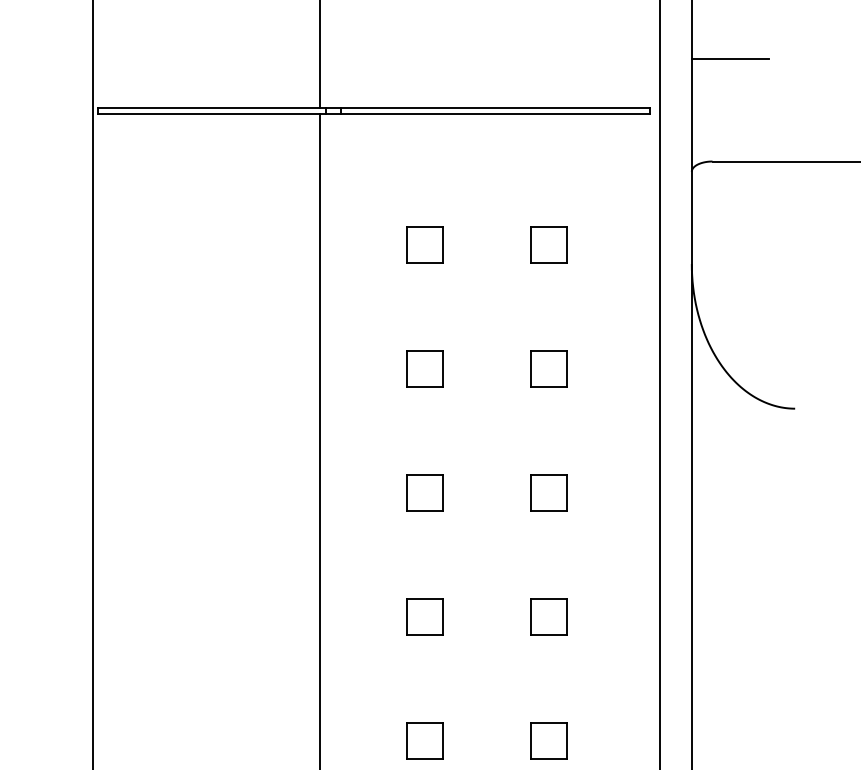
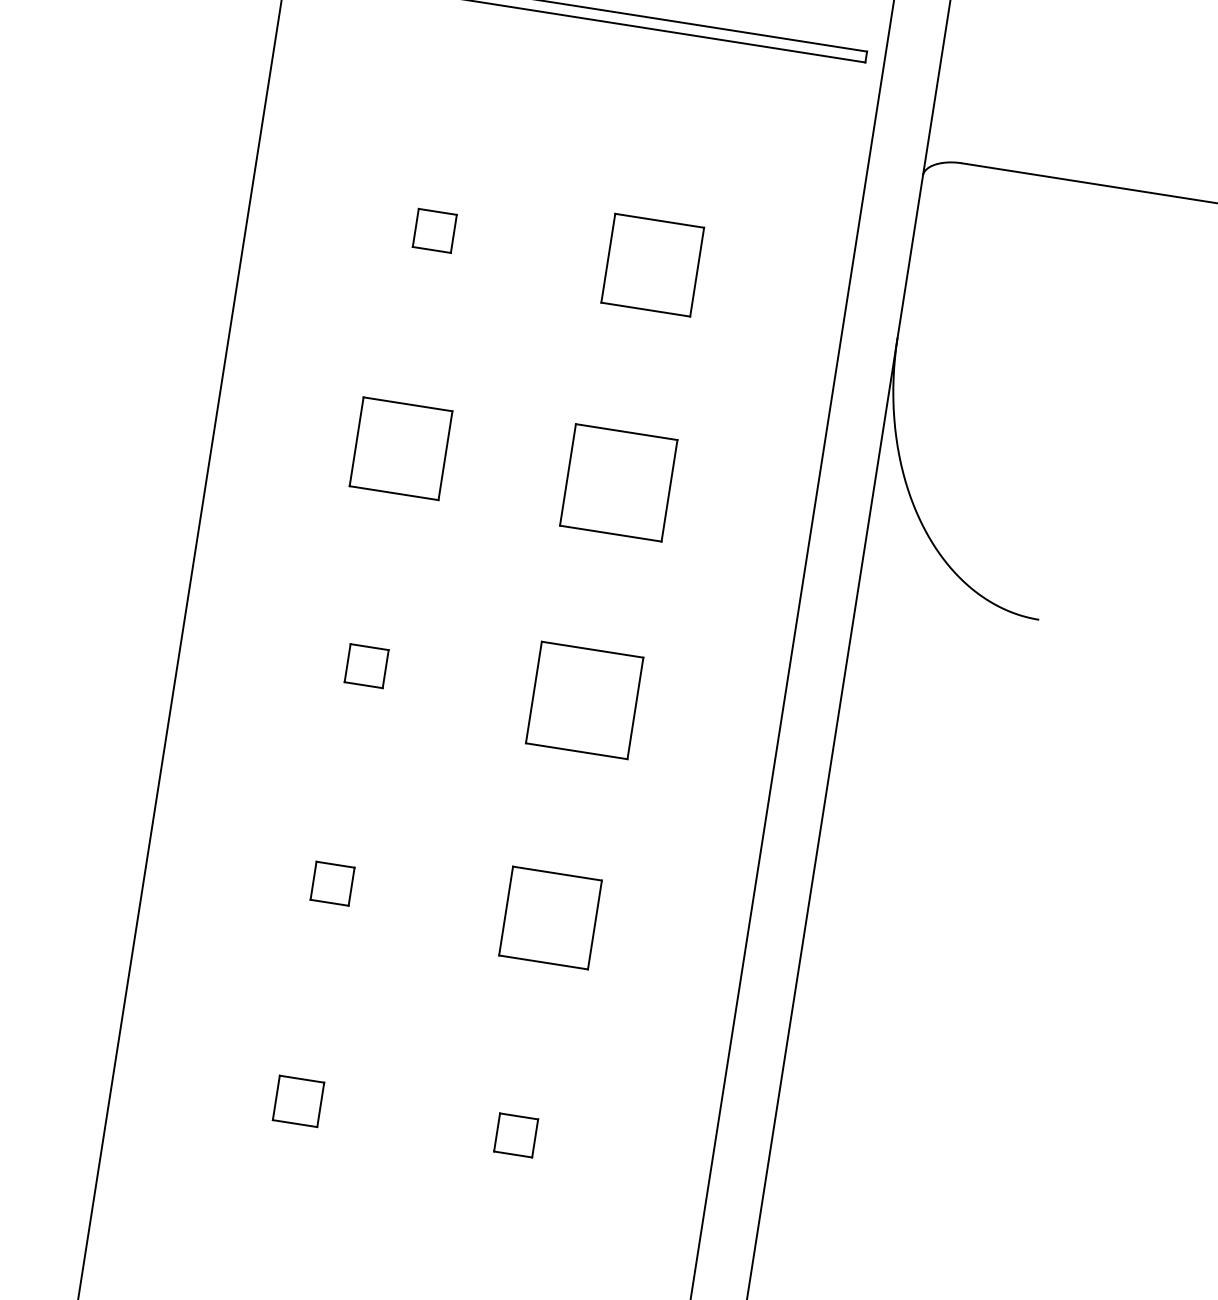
part: (424, 244) -> (433, 229), size x0.6
part: (548, 244) -> (651, 263), size x1.4
part: (424, 368) -> (399, 447), size x1.4
part: (548, 368) -> (617, 481), size x1.6
part: (424, 492) -> (365, 664), size x0.6
part: (548, 492) -> (583, 699), size x1.6
part: (424, 616) -> (331, 882), size x0.6
part: (548, 616) -> (549, 916), size x1.4
part: (424, 740) -> (297, 1100), size x0.7
part: (548, 740) -> (515, 1134), size x0.6

